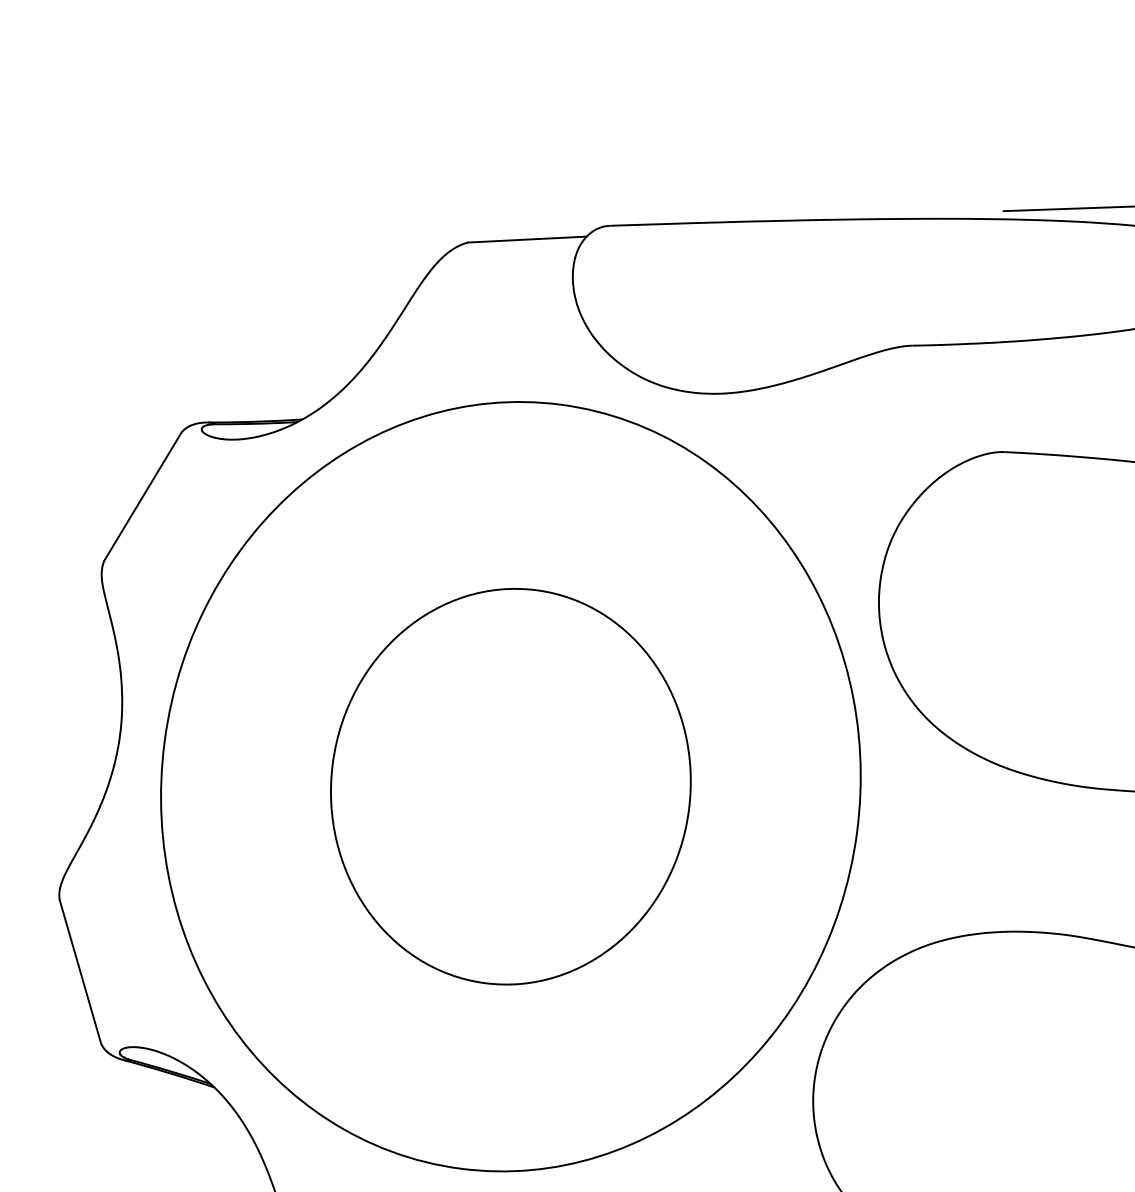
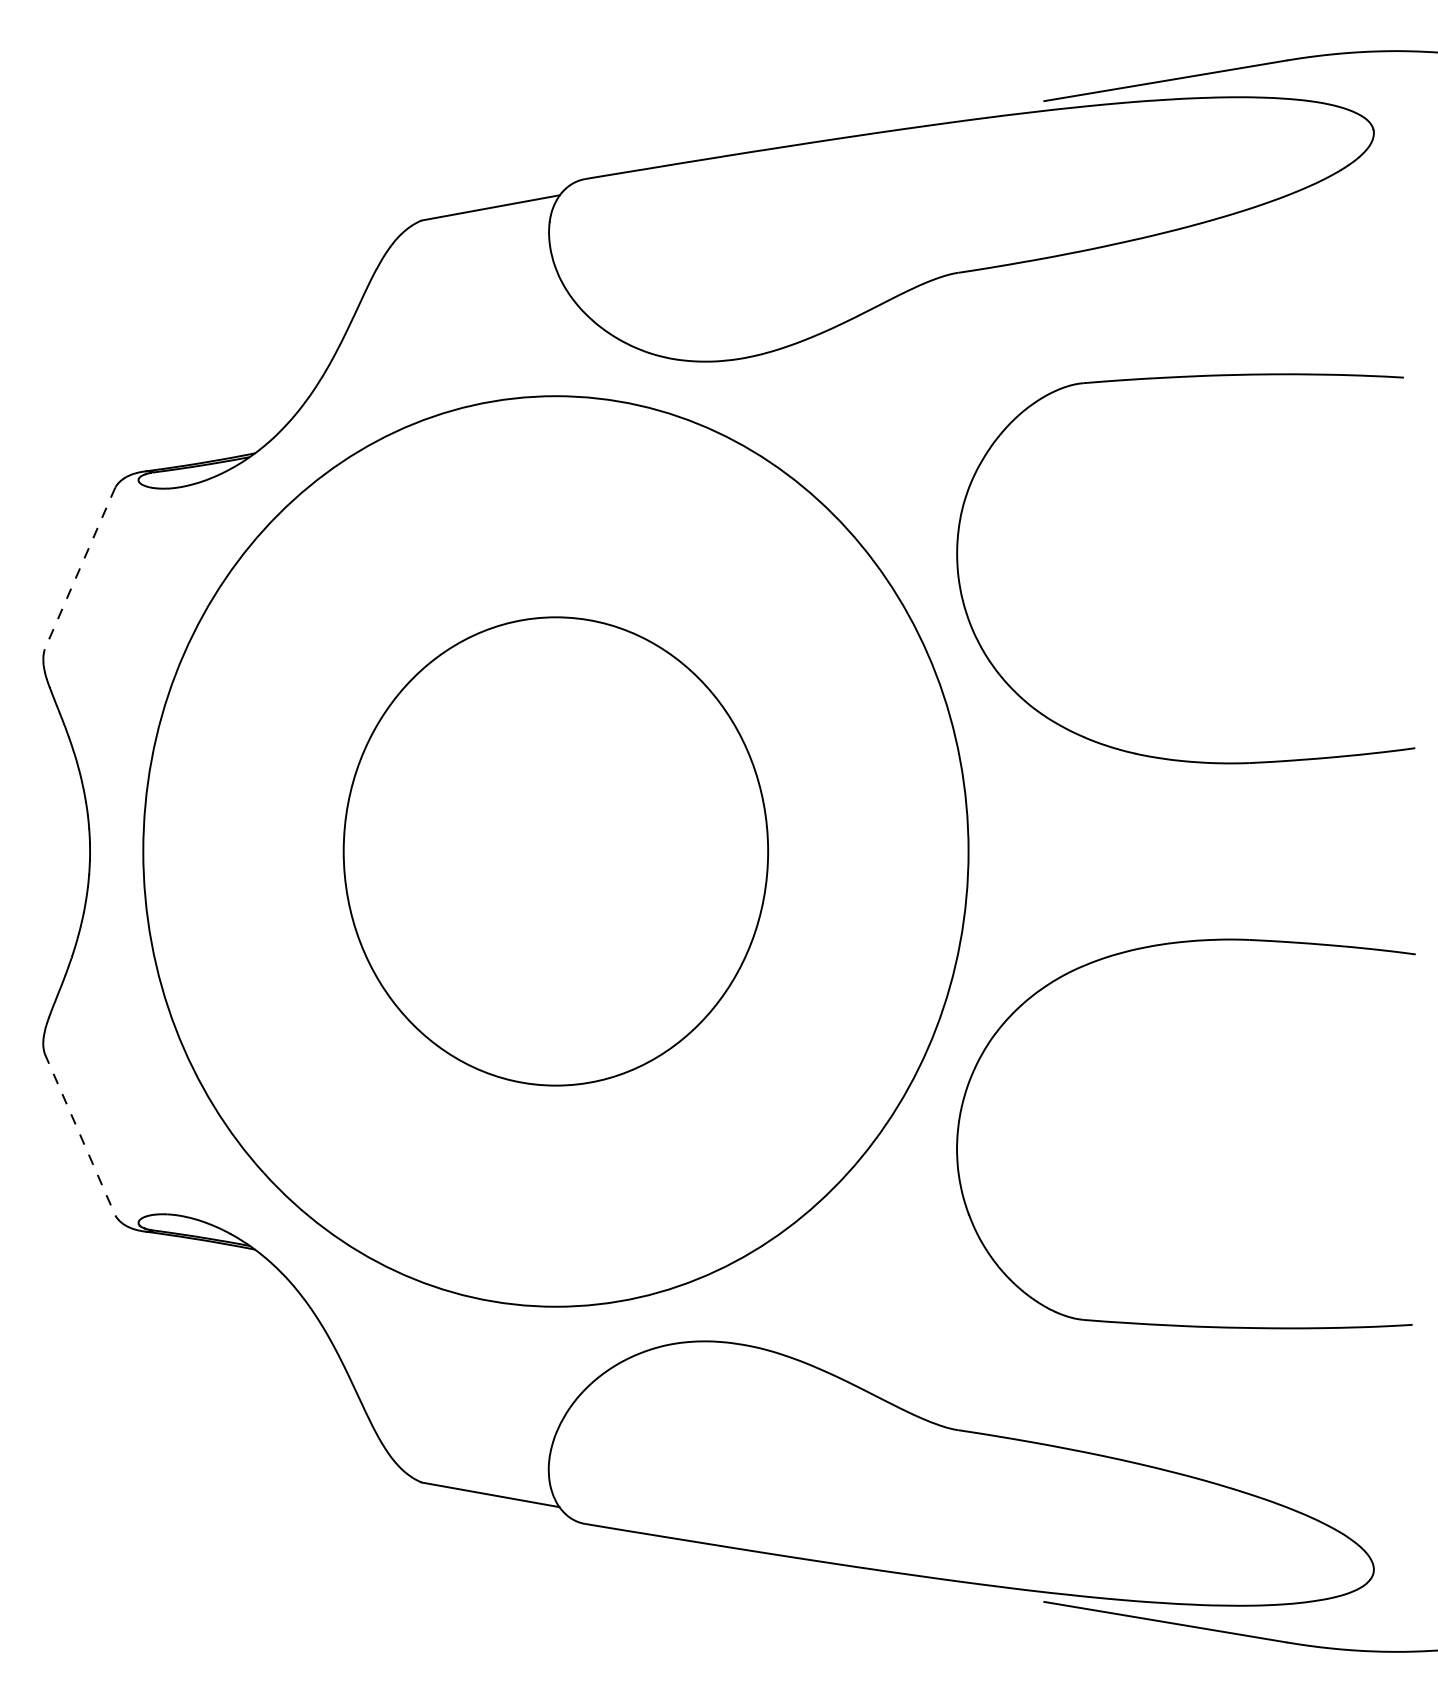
line: (142, 496) -> (79, 568), solid -> dashed
line: (80, 971) -> (80, 1134), solid -> dashed

